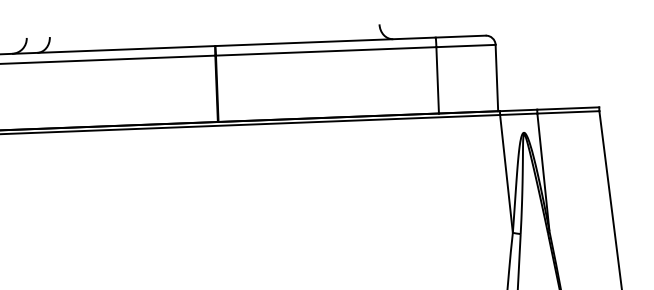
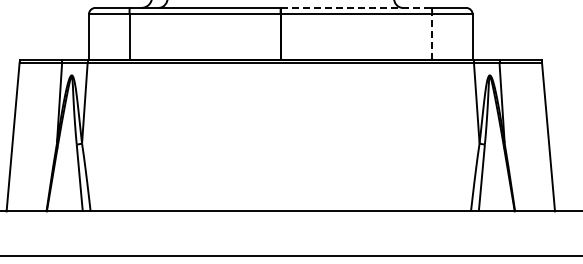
line: (325, 41) -> (356, 7), solid -> dashed
line: (438, 80) -> (432, 37), solid -> dashed

